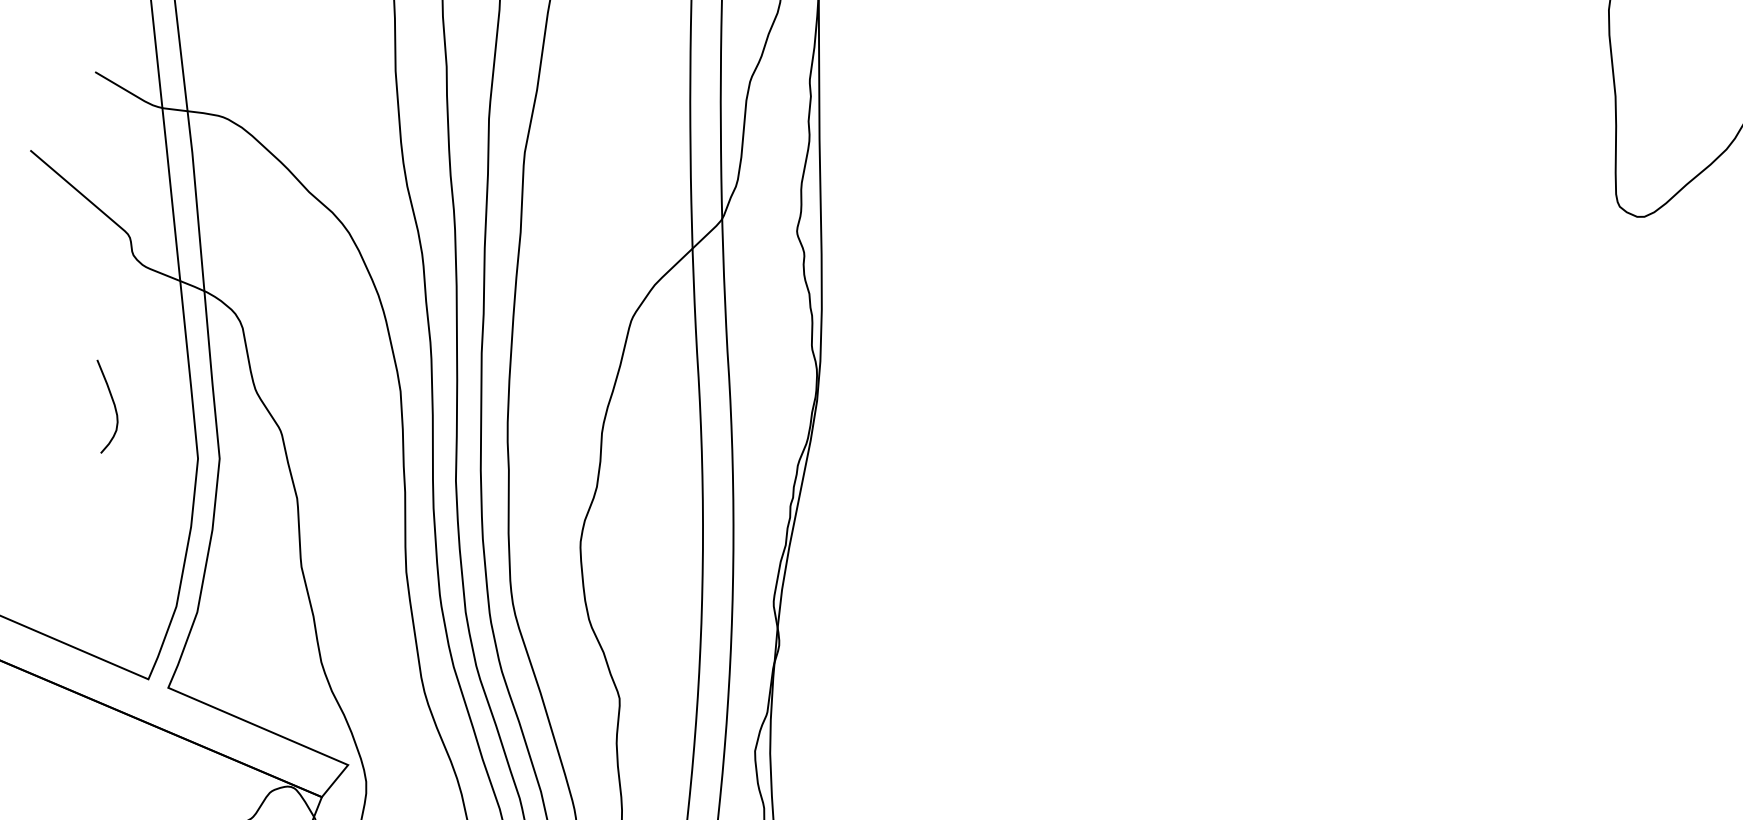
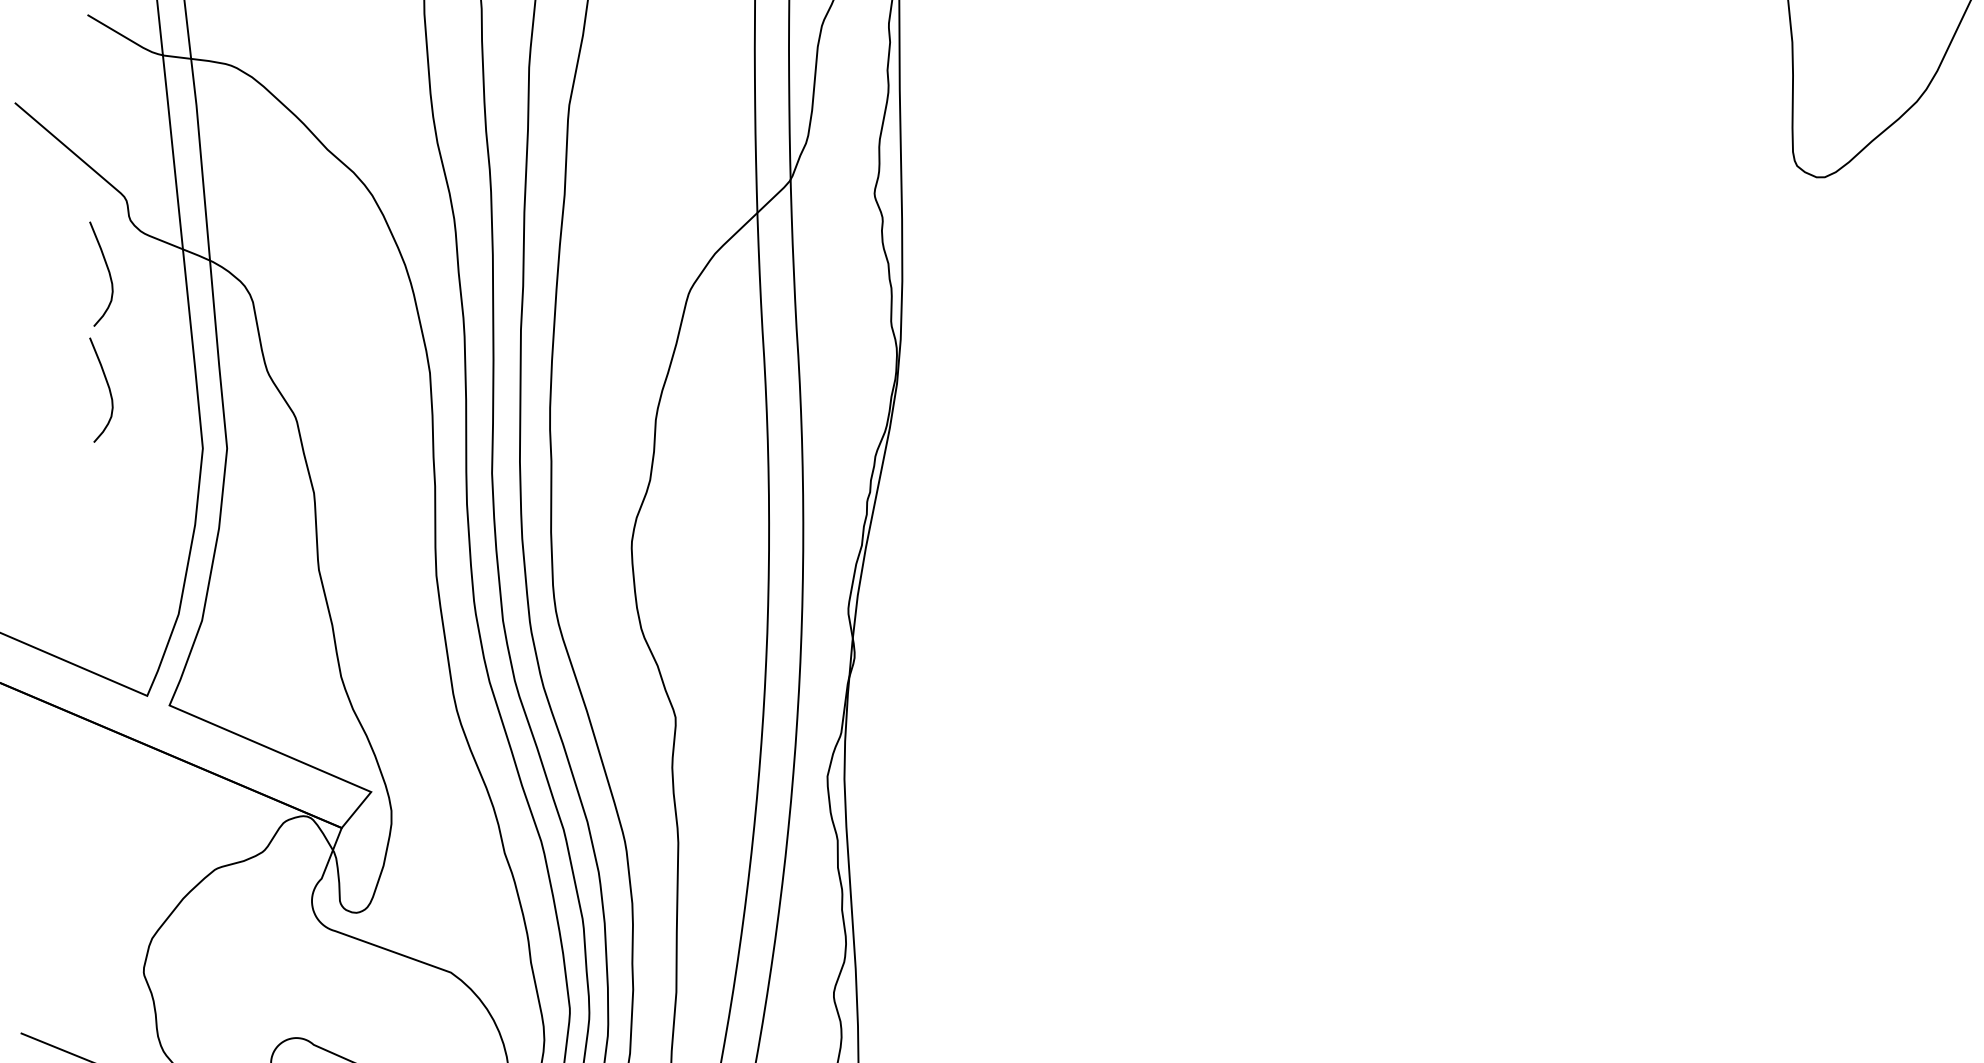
curve: (112, 299) -> (107, 270), added

